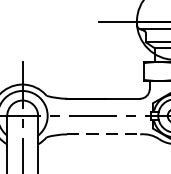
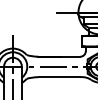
line: (103, 134) -> (59, 77), dashed -> solid

